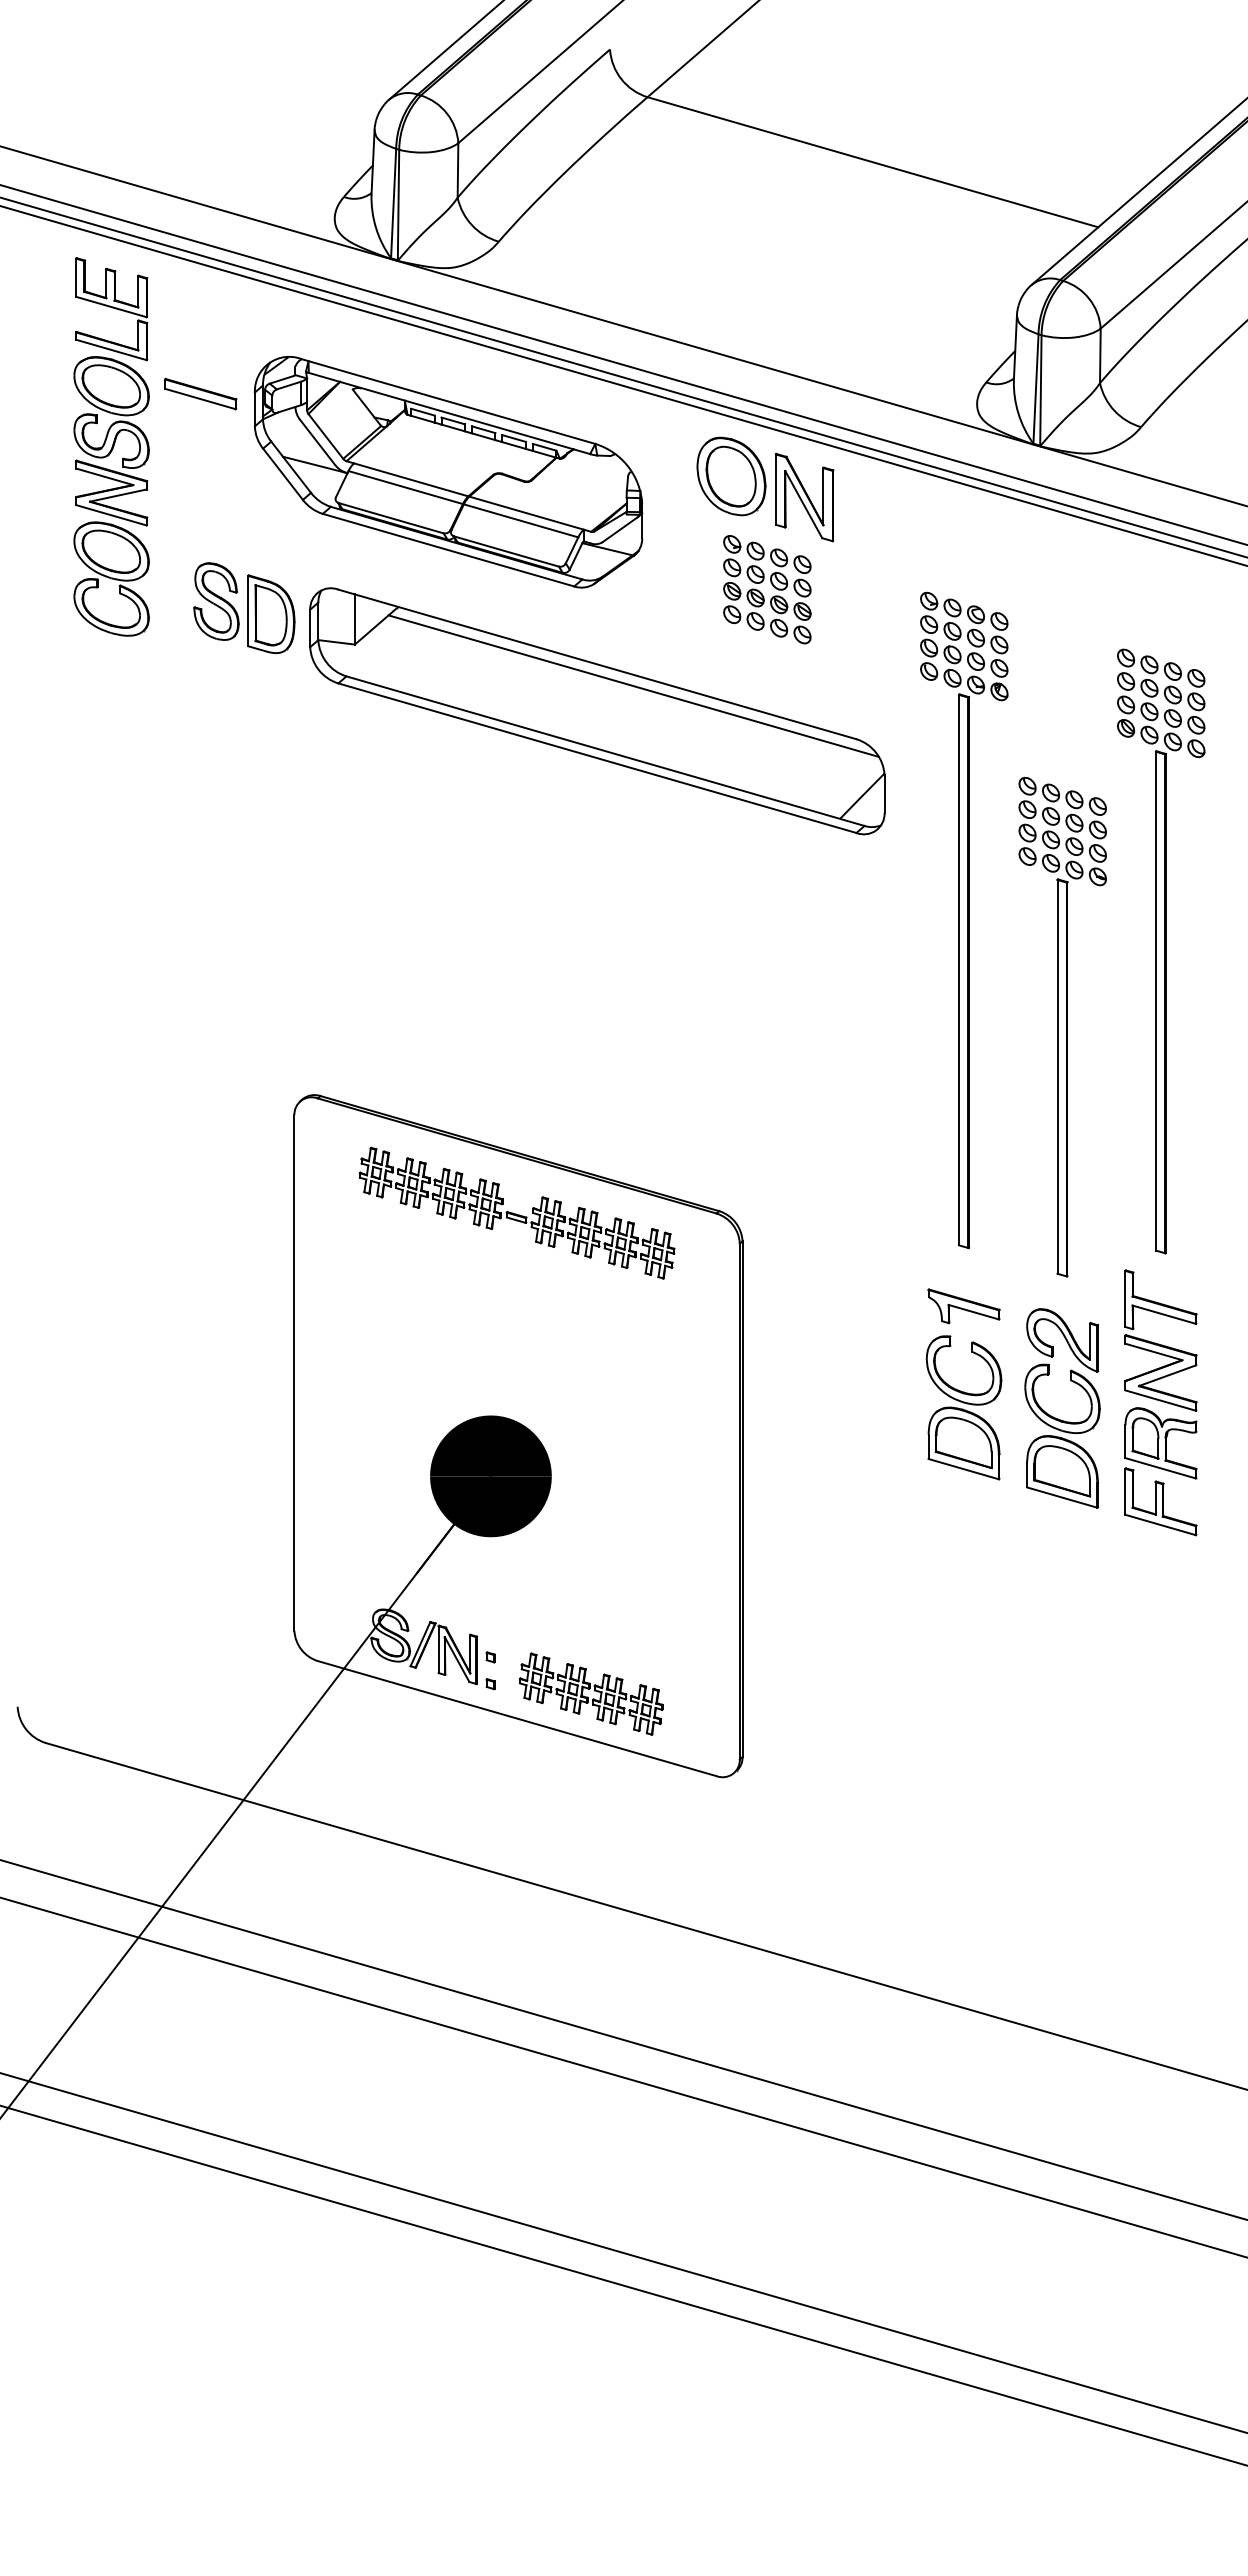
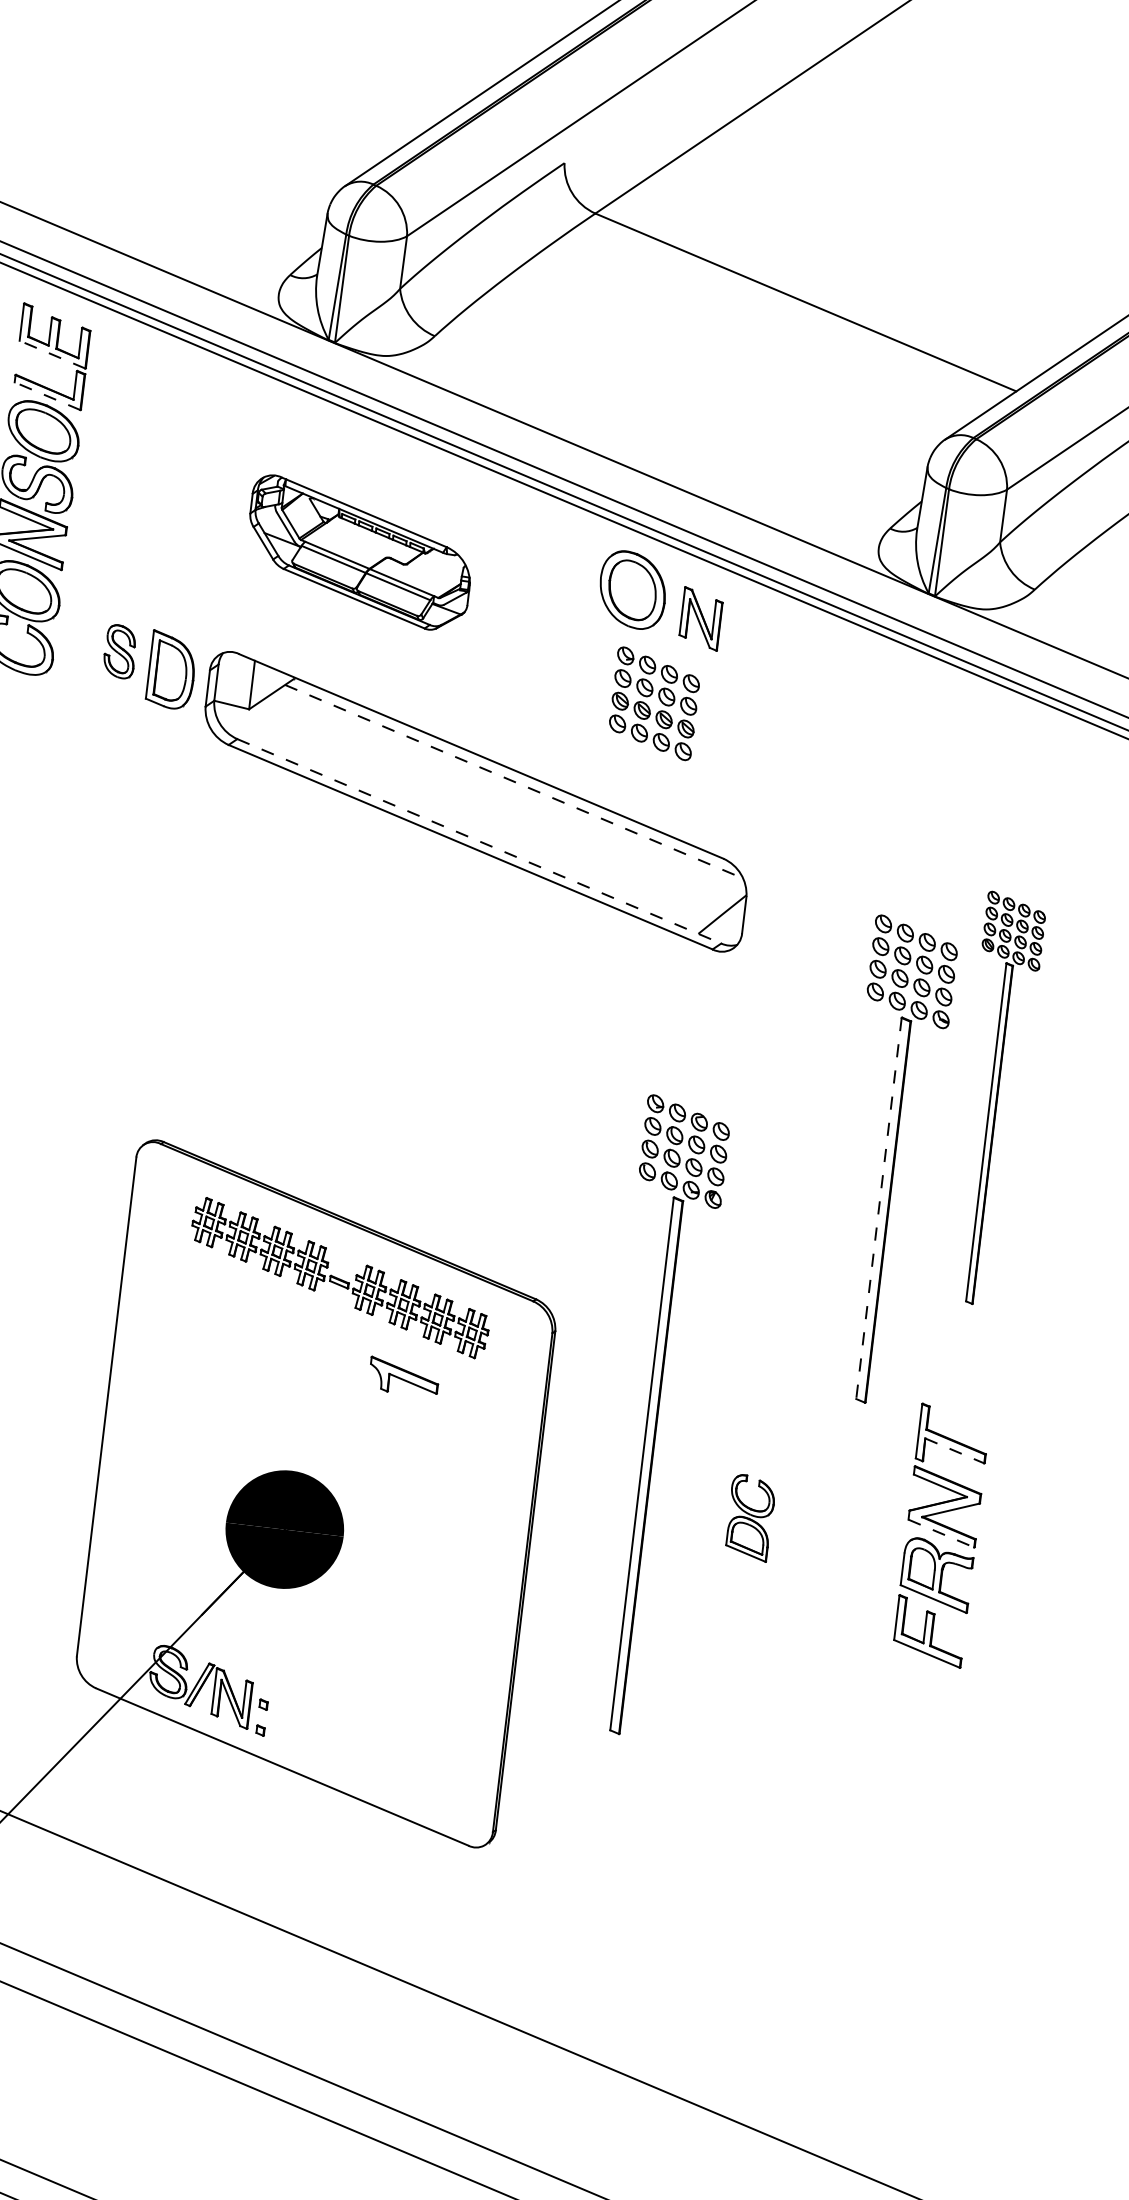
line: (111, 307) -> (52, 355), solid -> dashed
line: (111, 349) -> (47, 395), solid -> dashed
part: (200, 394) -> (128, 449), removed
part: (448, 472) -> (359, 553), size x0.6
part: (804, 497) -> (701, 618), size x0.7
part: (216, 601) -> (120, 651), size x0.7
line: (634, 686) -> (514, 782), solid -> dashed
line: (605, 751) -> (479, 841), solid -> dashed
part: (964, 920) -> (653, 1416), moved
part: (1161, 951) -> (994, 1099), size x0.7
line: (1057, 1076) -> (878, 1208), solid -> dashed
part: (963, 1306) -> (403, 1377), moved
line: (1164, 1314) -> (955, 1450), solid -> dashed
line: (1160, 1400) -> (941, 1533), solid -> dashed
part: (963, 1407) -> (749, 1517), size x0.6
part: (1058, 1418) -> (840, 1539), removed
part: (591, 1693) -> (357, 1751), removed

